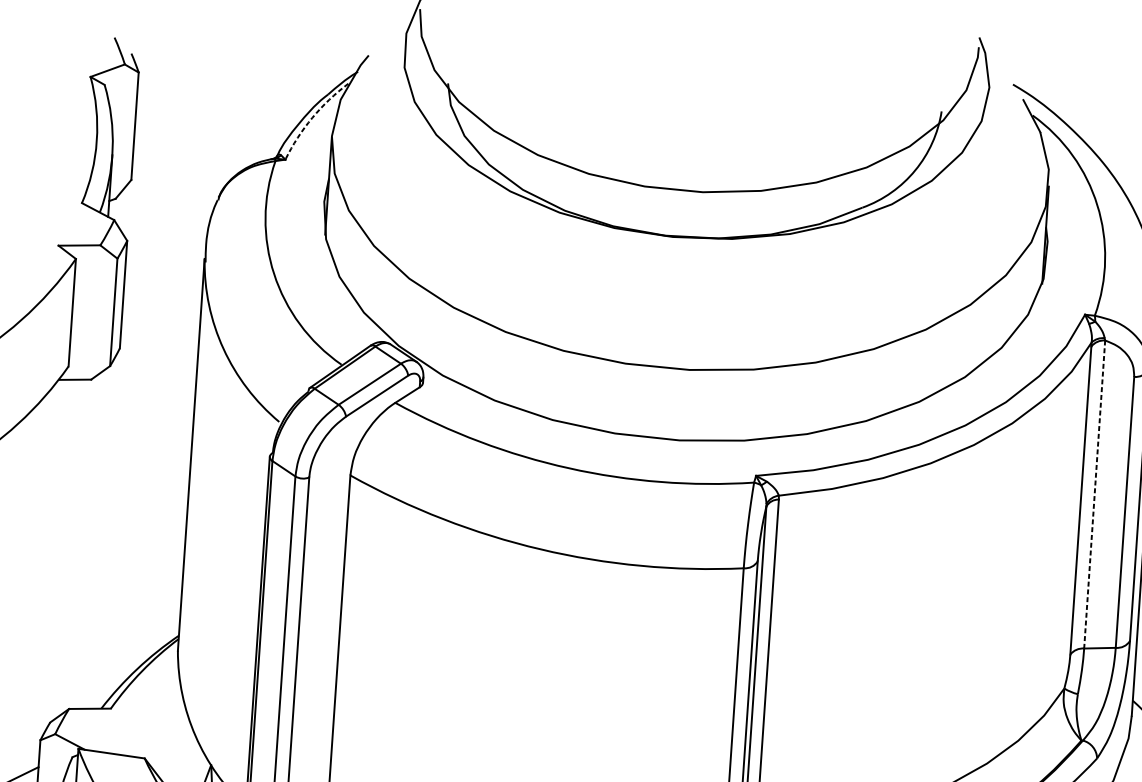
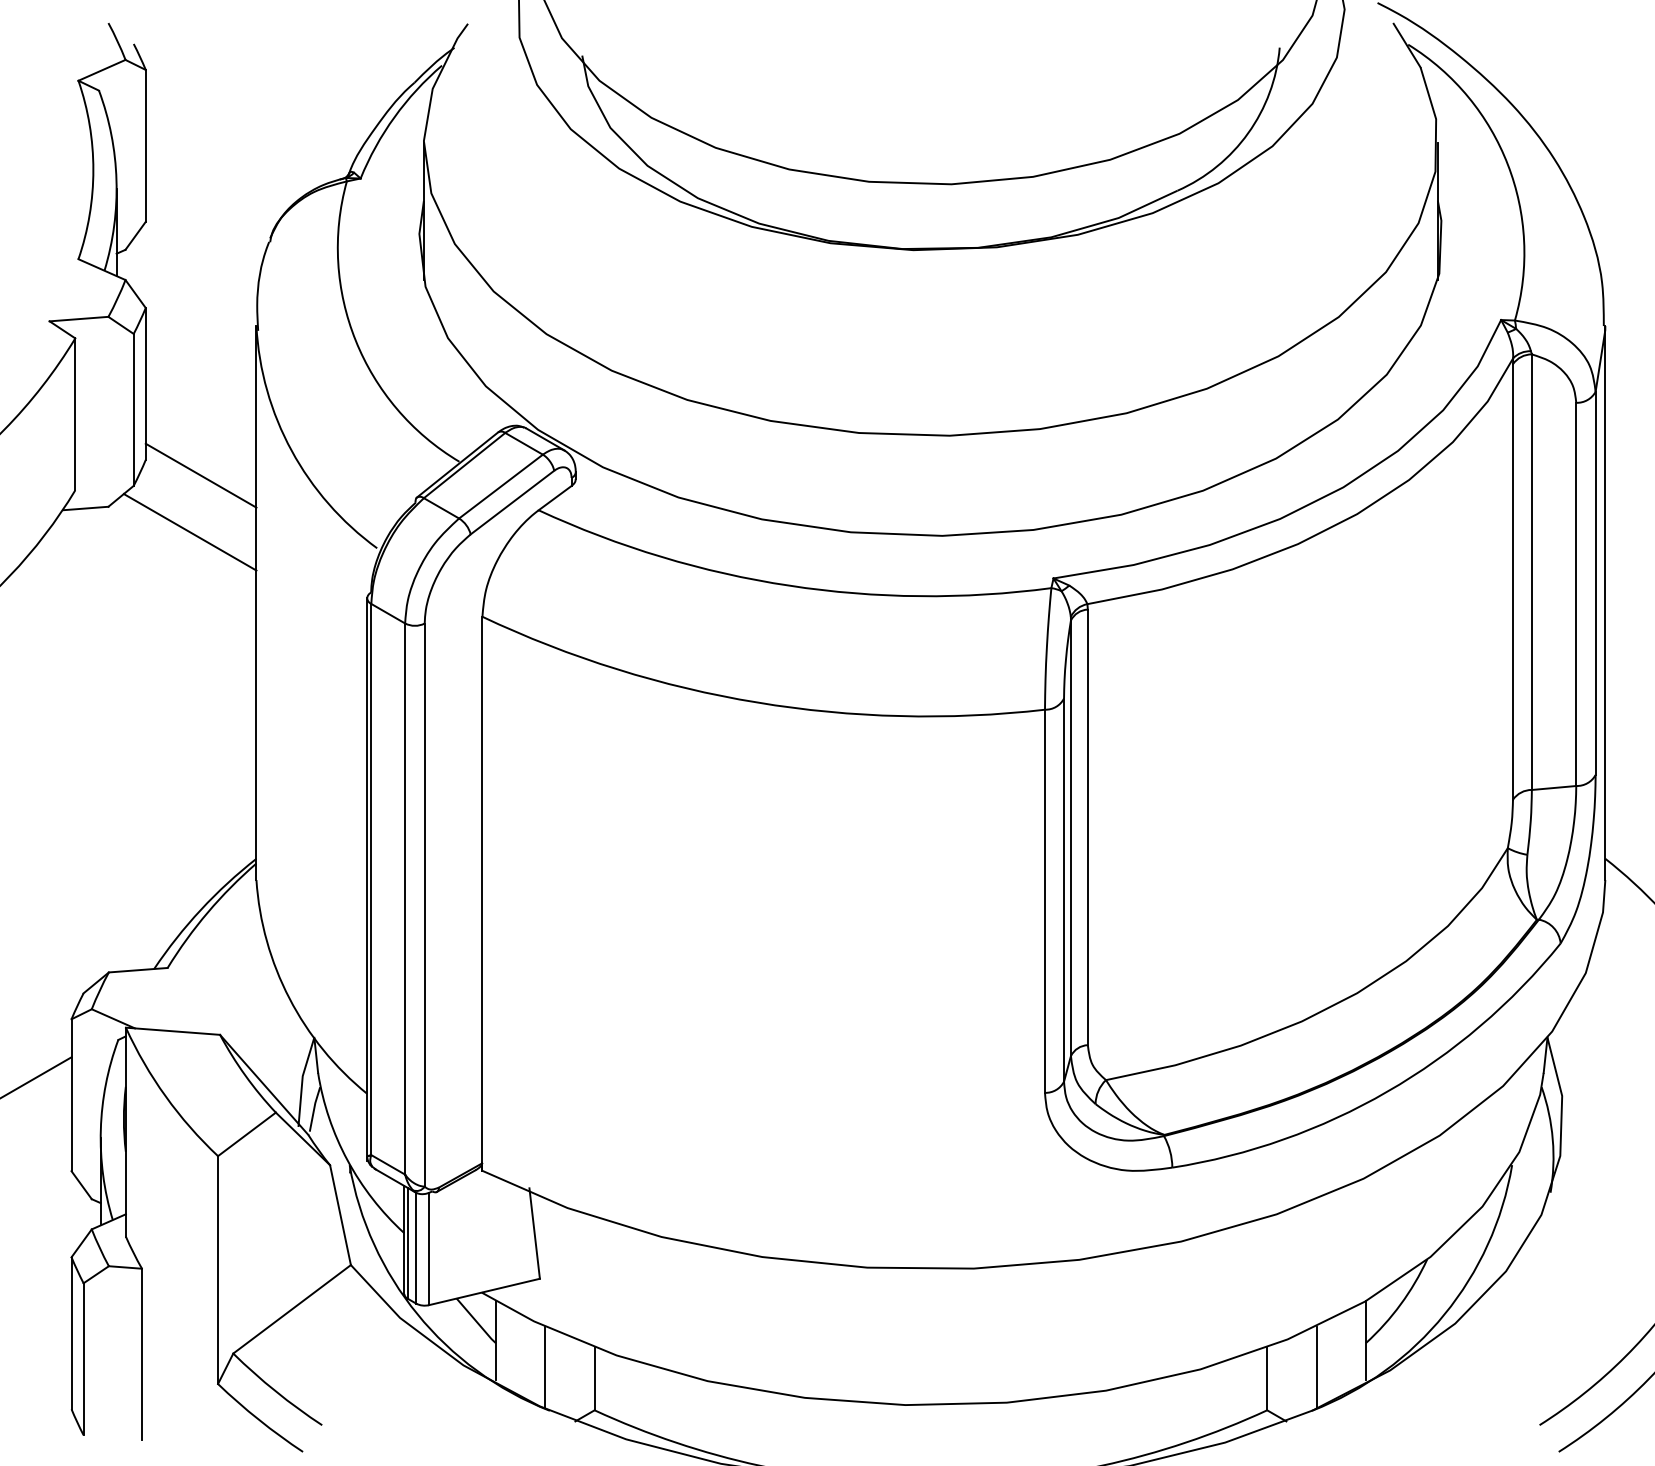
arc: (312, 118) -> (394, 117), dashed -> solid
line: (157, 361) -> (200, 475), added
line: (147, 401) -> (189, 532), added
line: (1094, 494) -> (1531, 572), dashed -> solid

